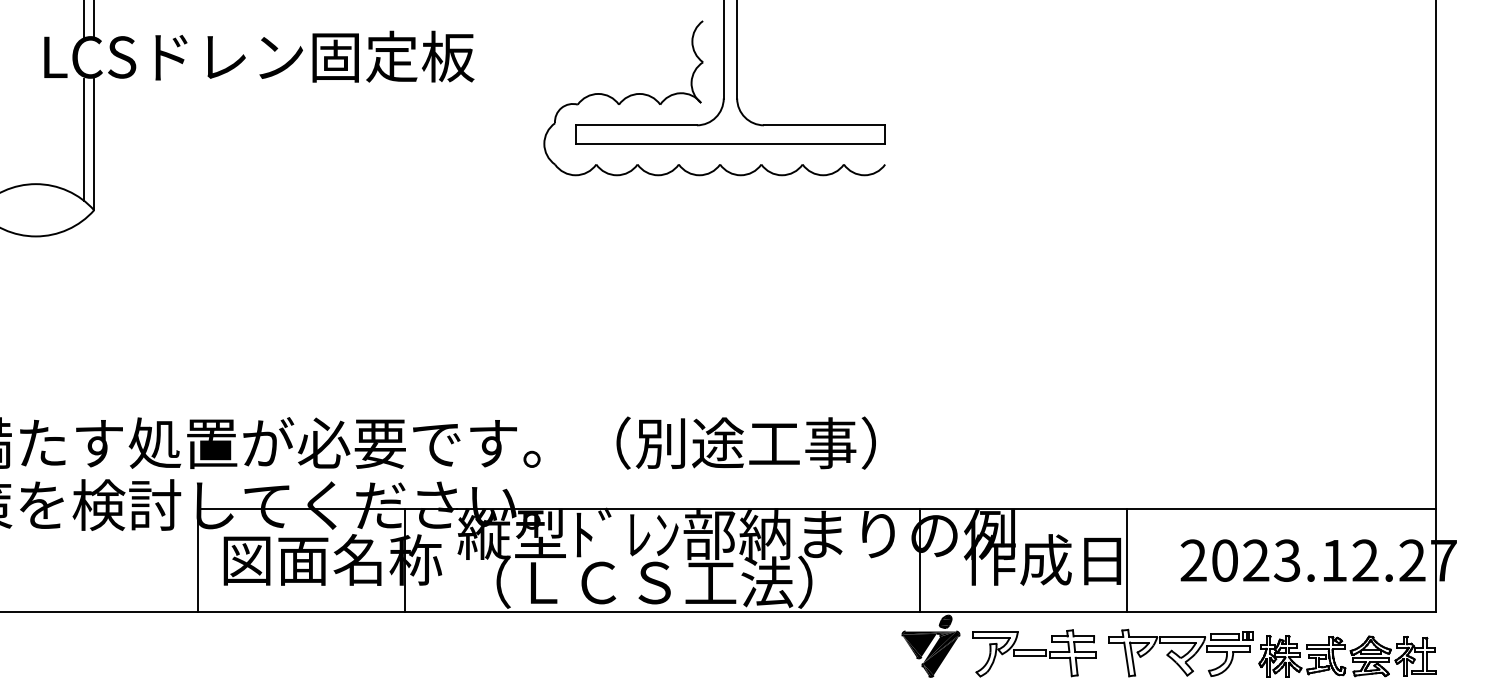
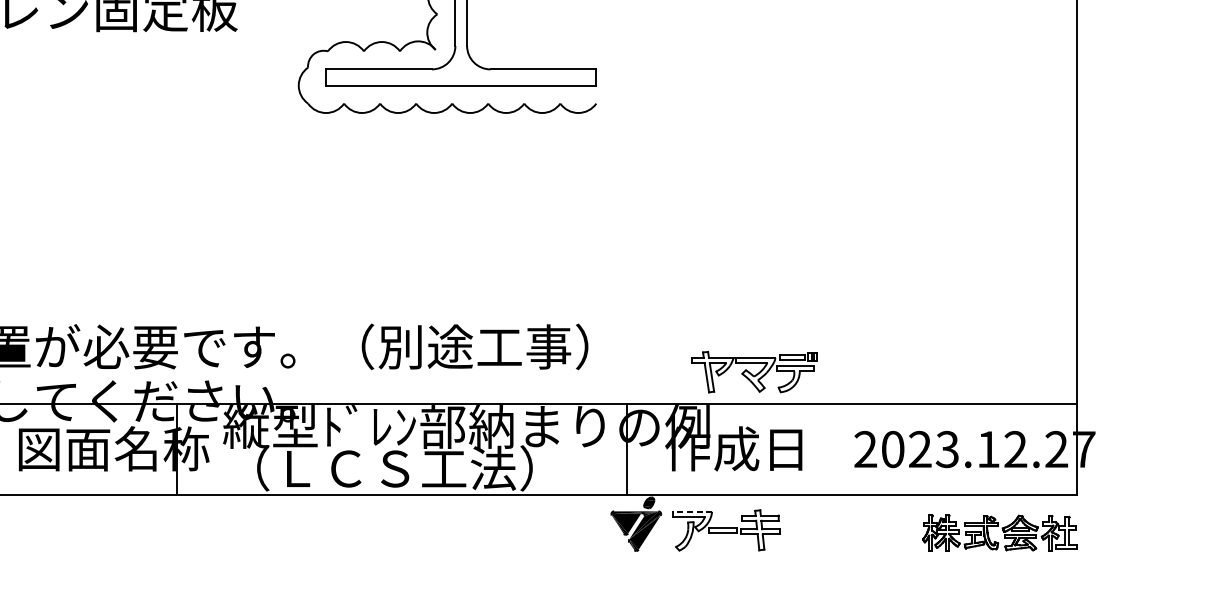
line: (1126, 560) -> (807, 449), removed
line: (995, 631) -> (692, 511), solid -> dashed
part: (1180, 652) -> (753, 371), moved

